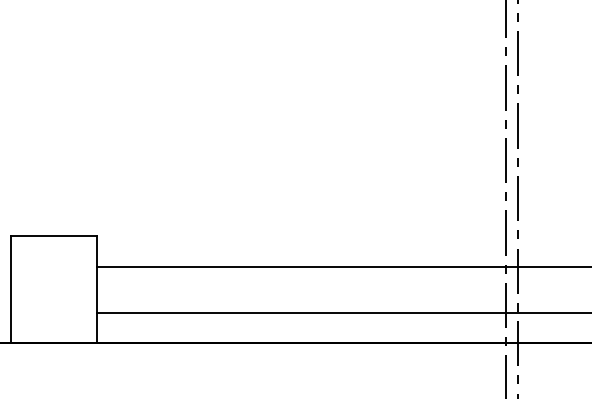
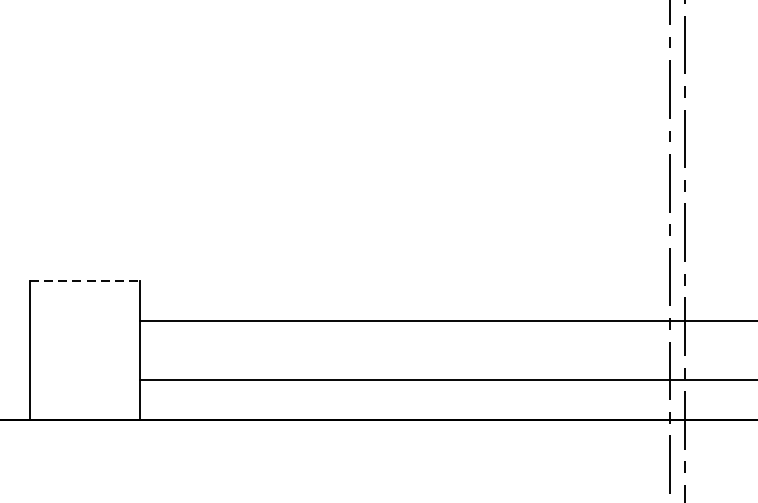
line: (54, 236) -> (85, 281), solid -> dashed

